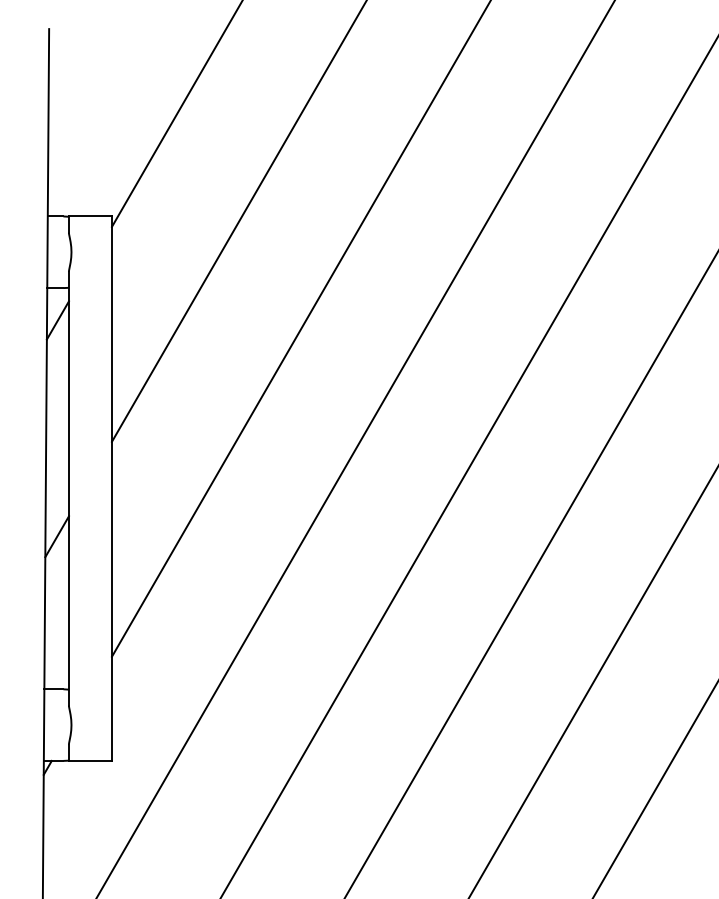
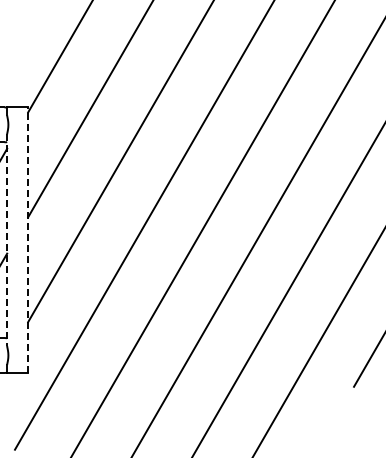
line: (69, 489) -> (7, 240), solid -> dashed
line: (112, 489) -> (28, 240), solid -> dashed

